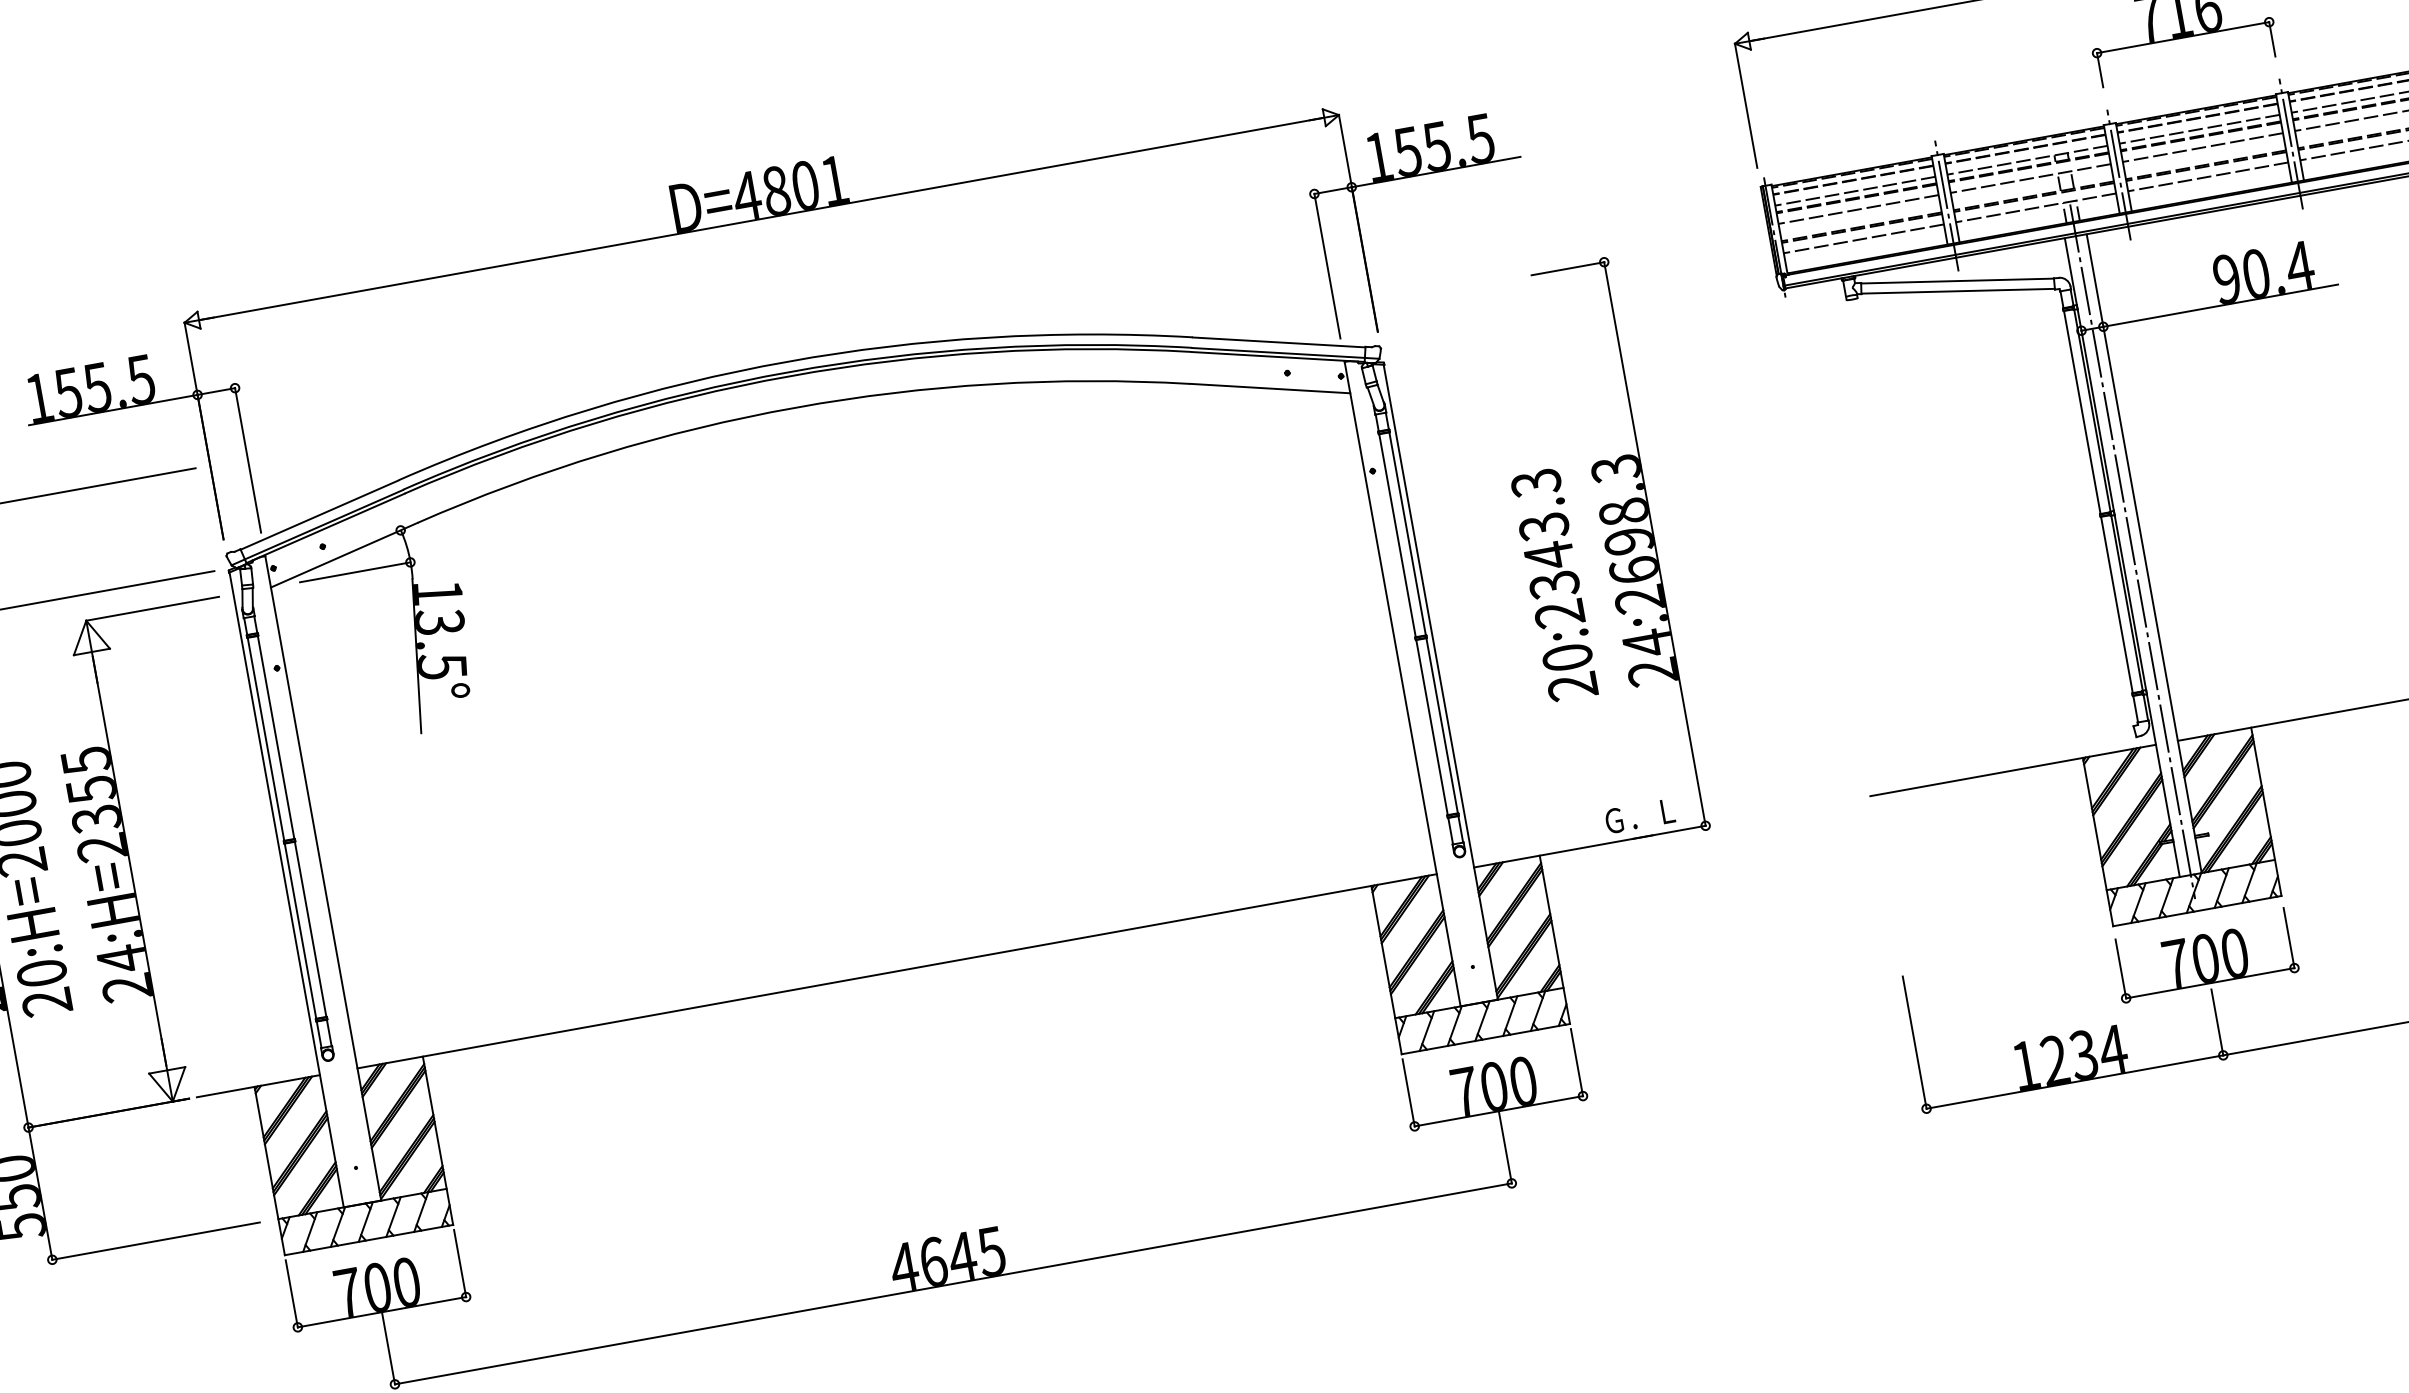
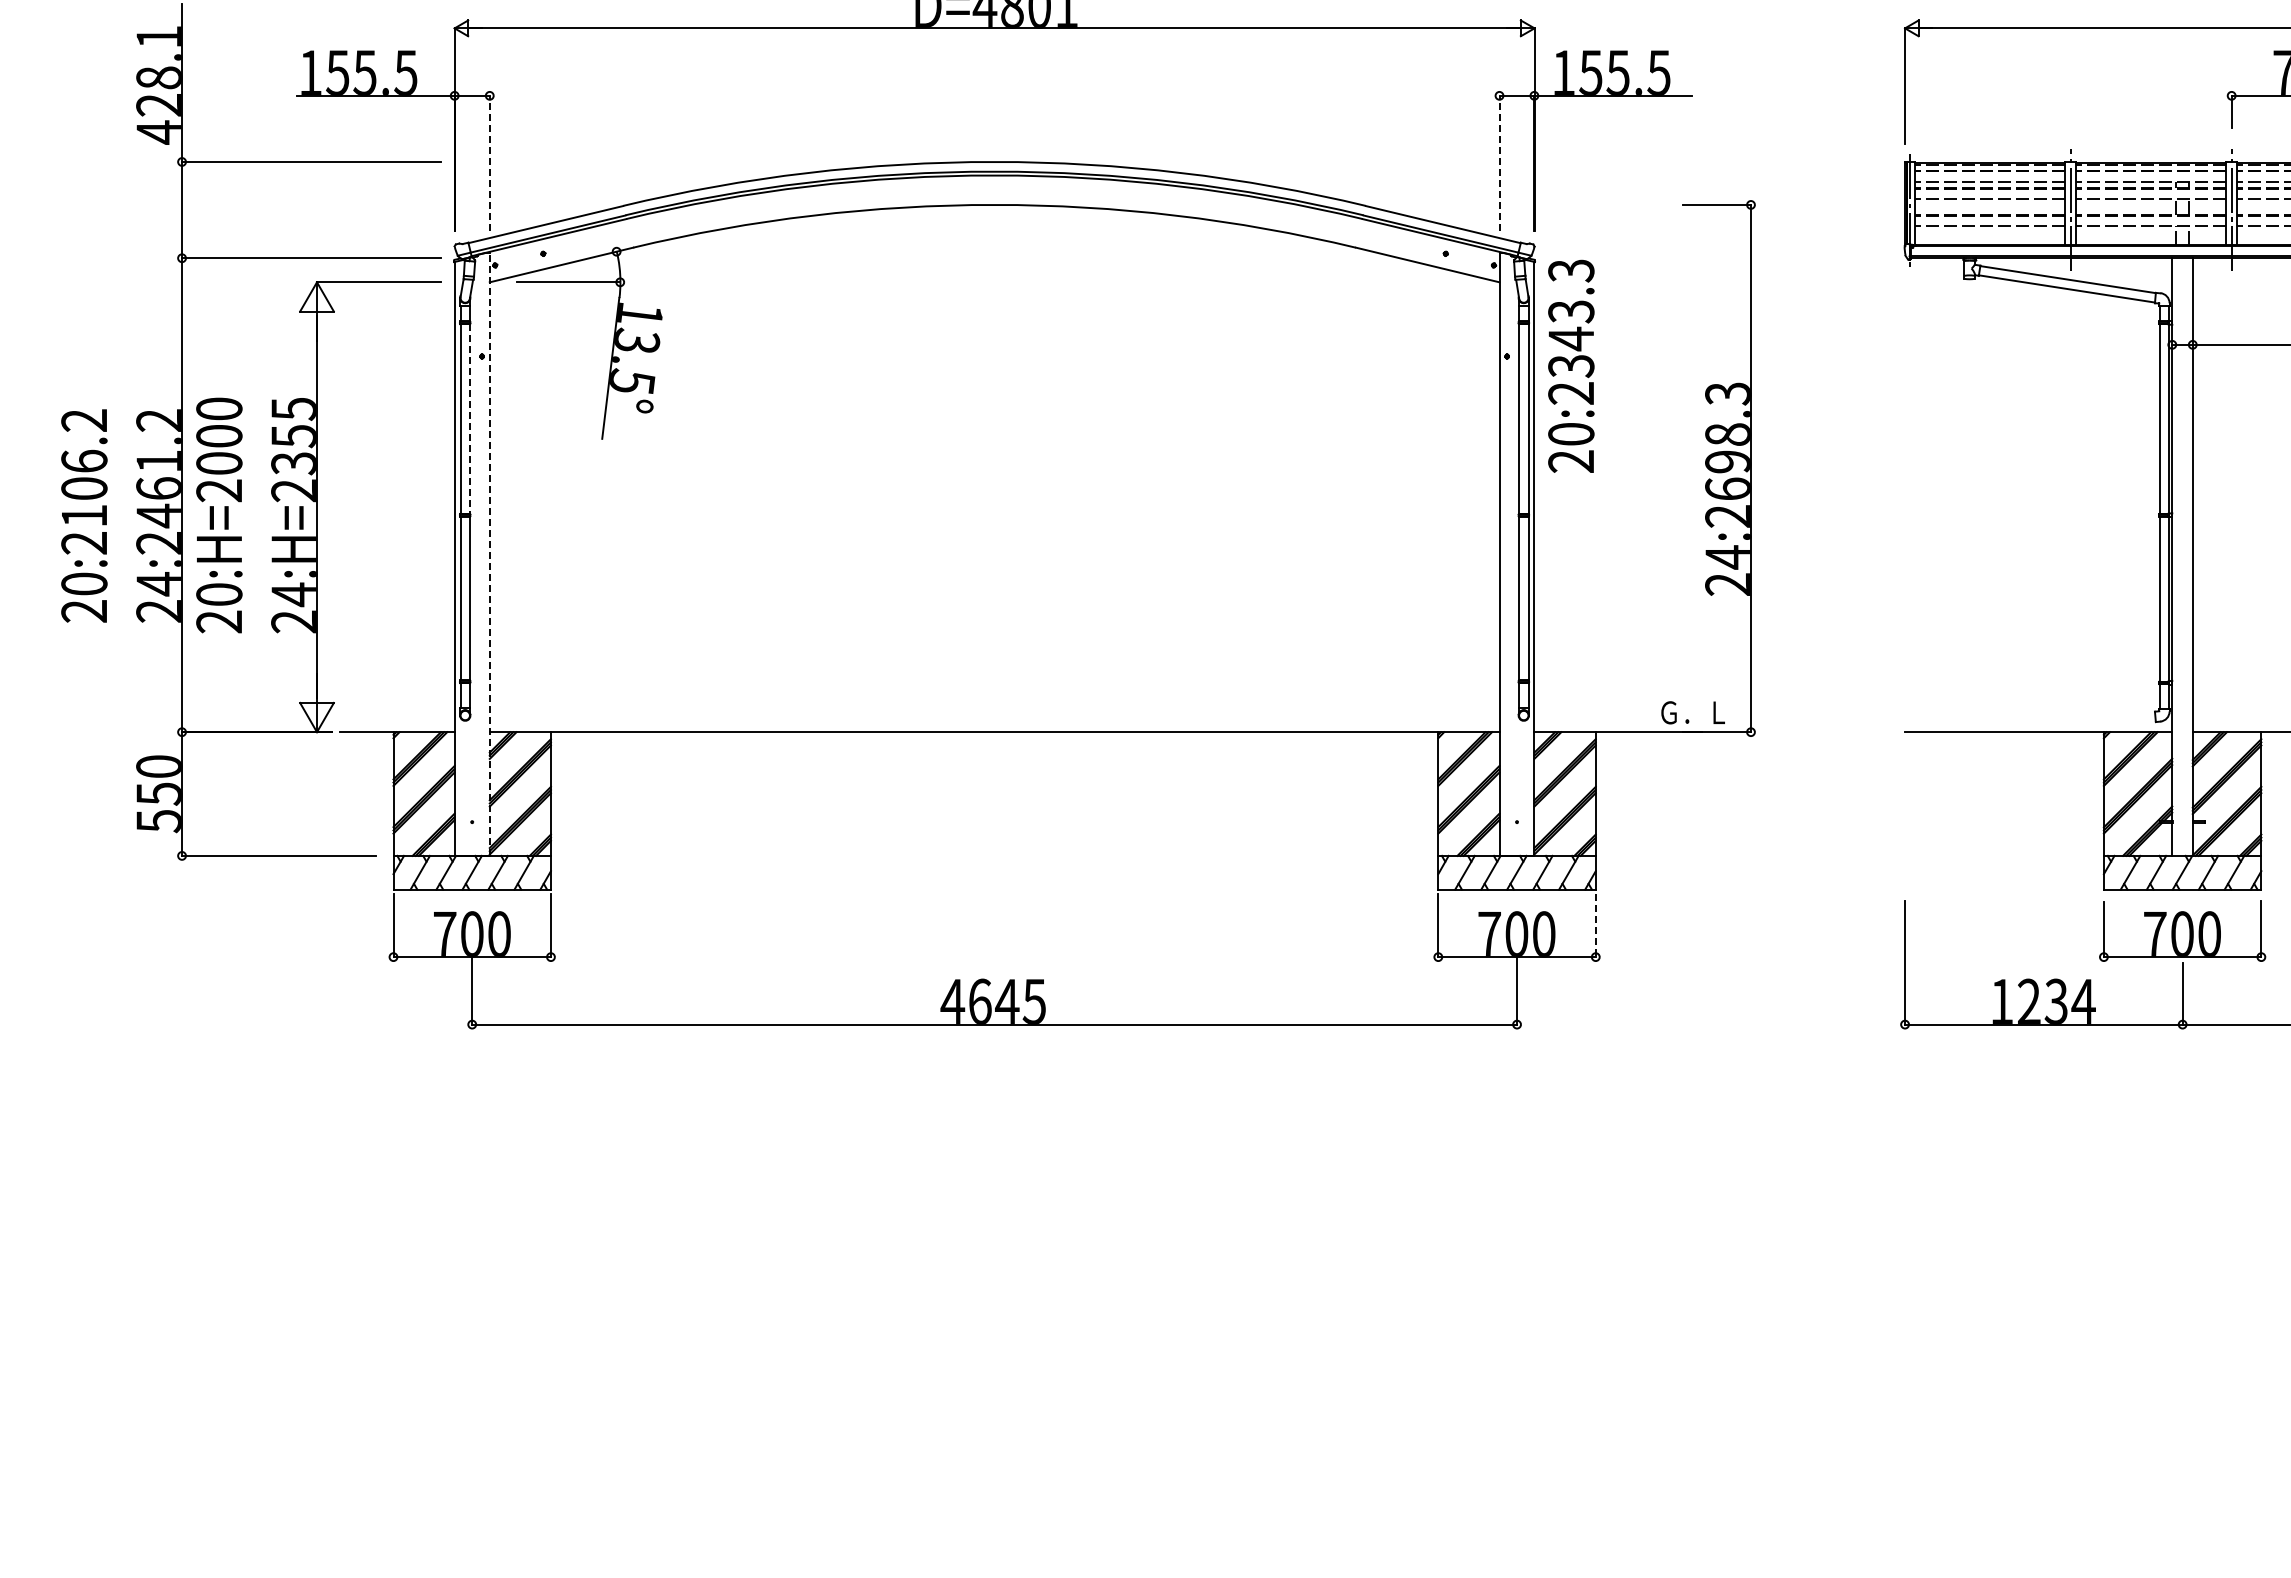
line: (1327, 266) -> (1499, 163), solid -> dashed
line: (247, 460) -> (489, 163), solid -> dashed
line: (2132, 551) -> (2182, 553), removed
text: (1554, 584) -> (1571, 365), moved
line: (275, 738) -> (469, 419), solid -> dashed
line: (322, 877) -> (489, 553), solid -> dashed
line: (1576, 1063) -> (1595, 926), solid -> dashed

